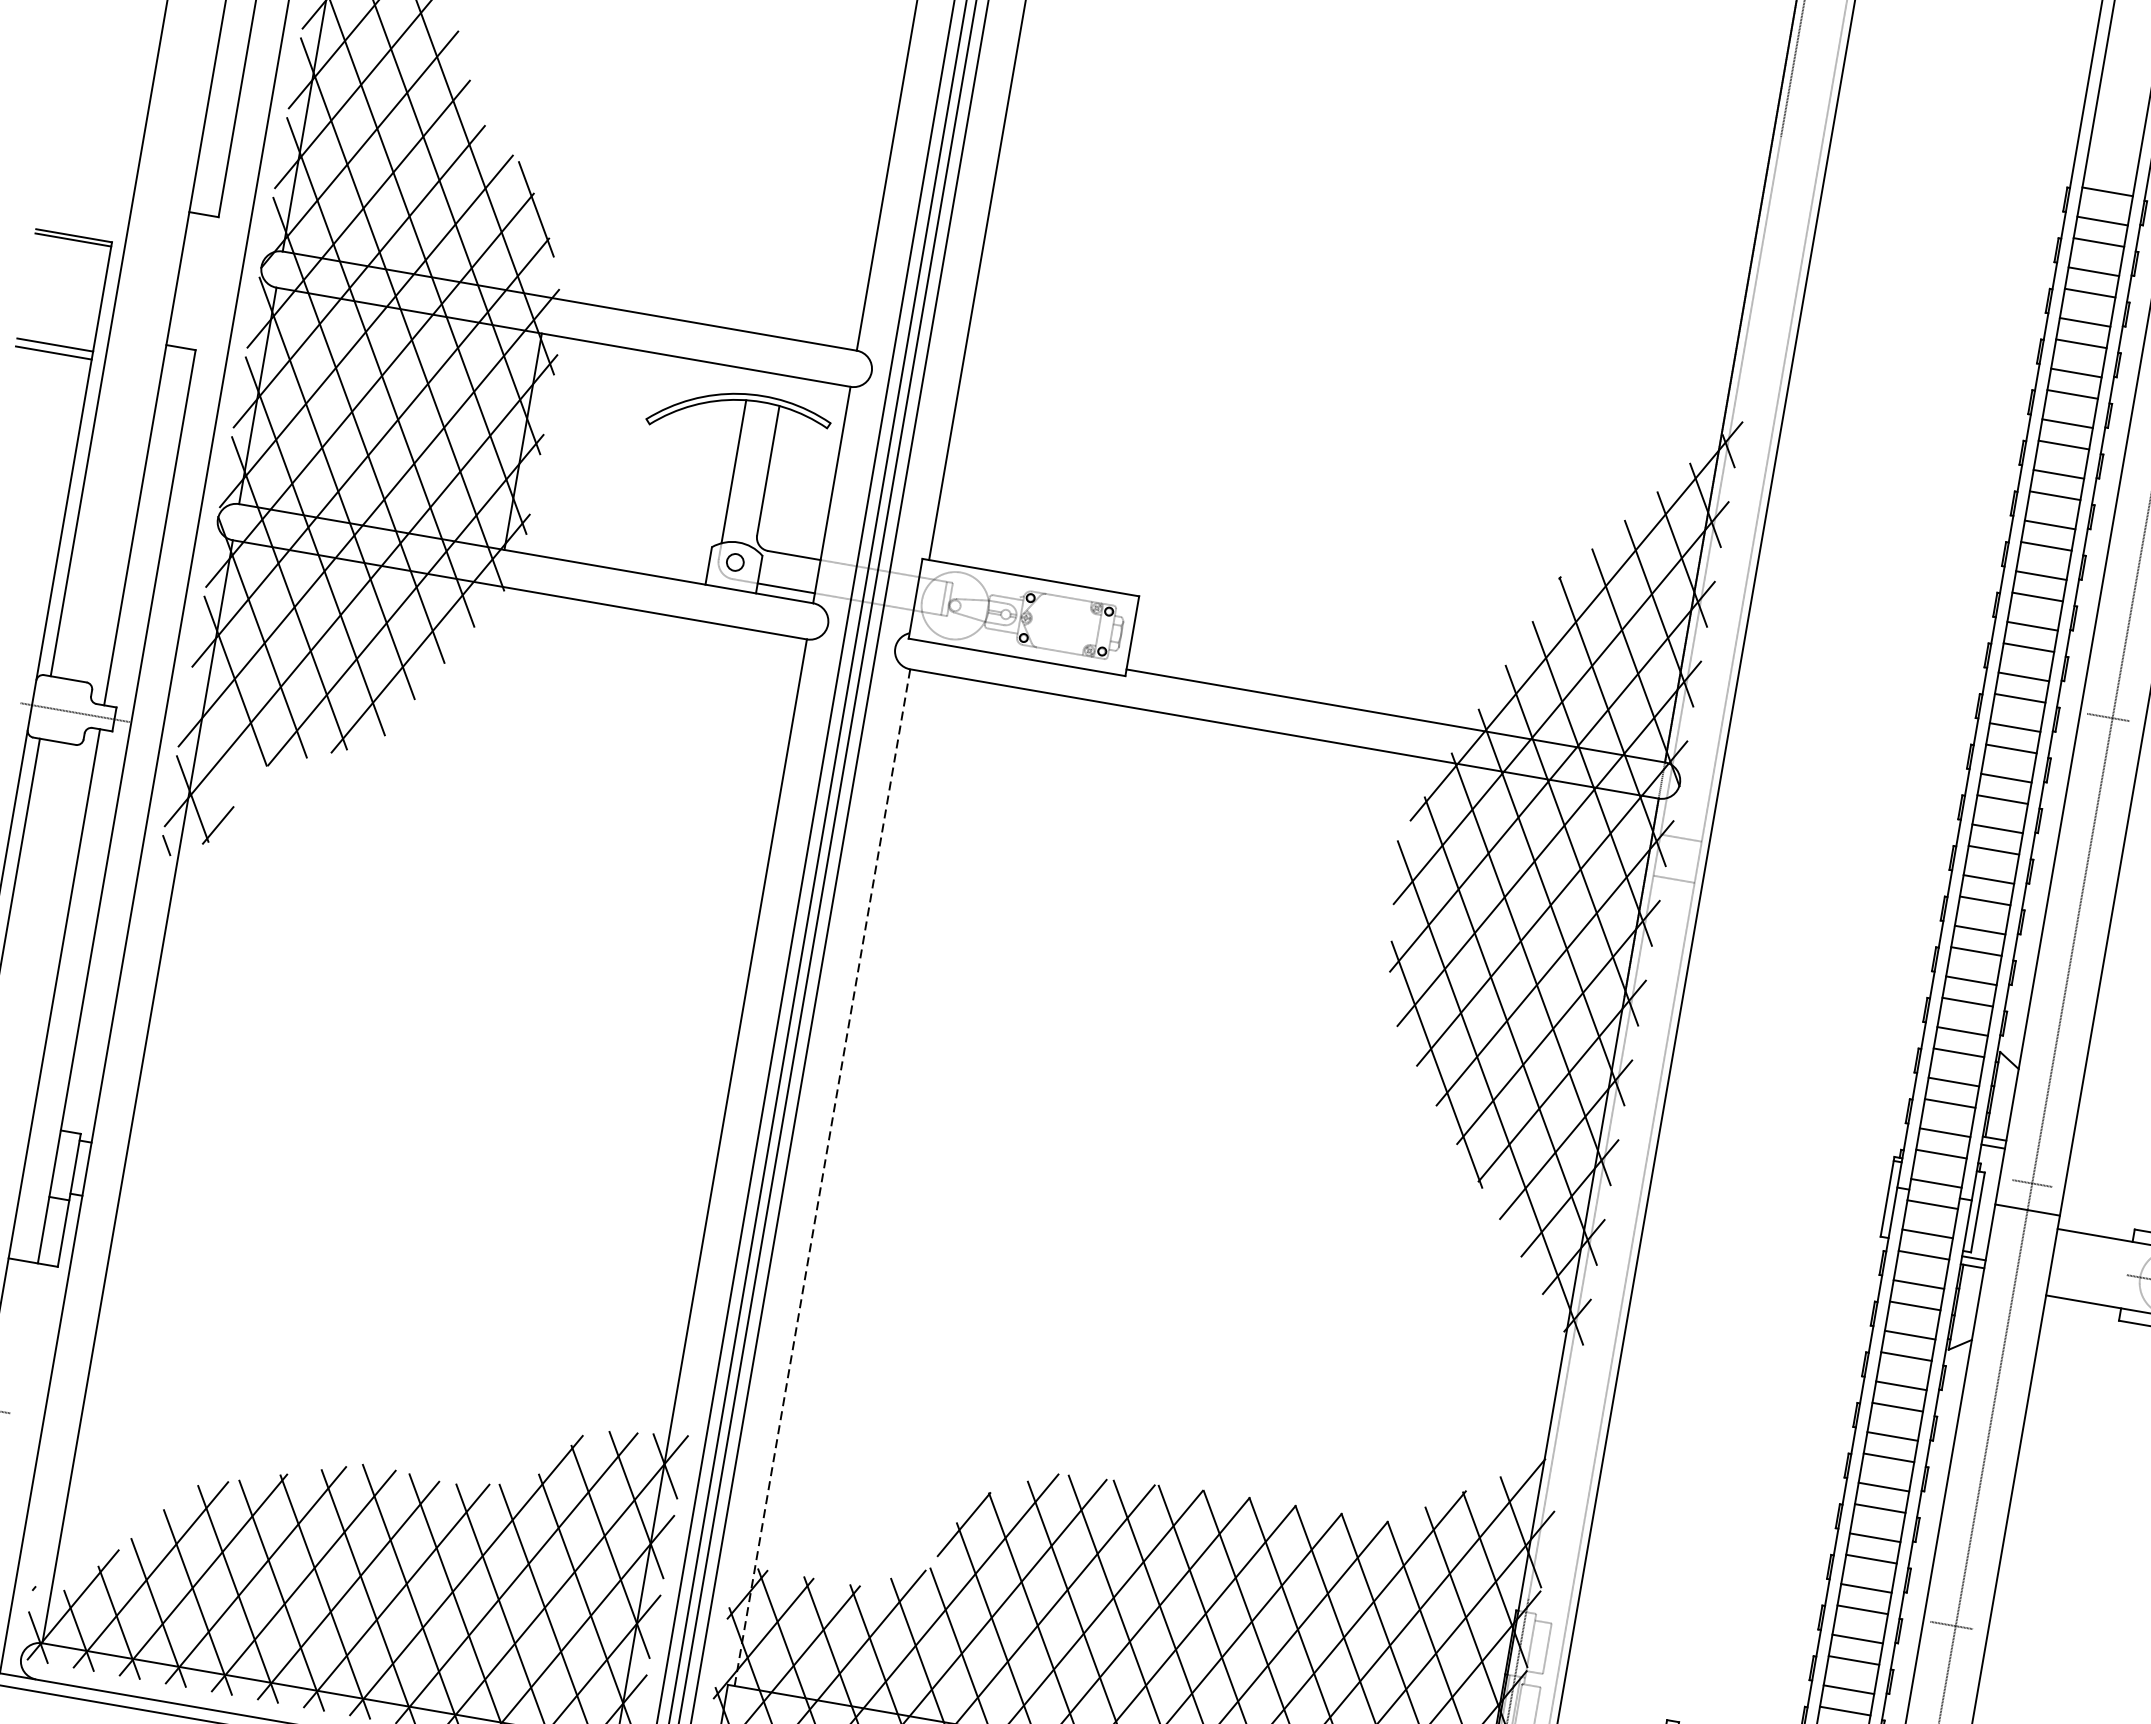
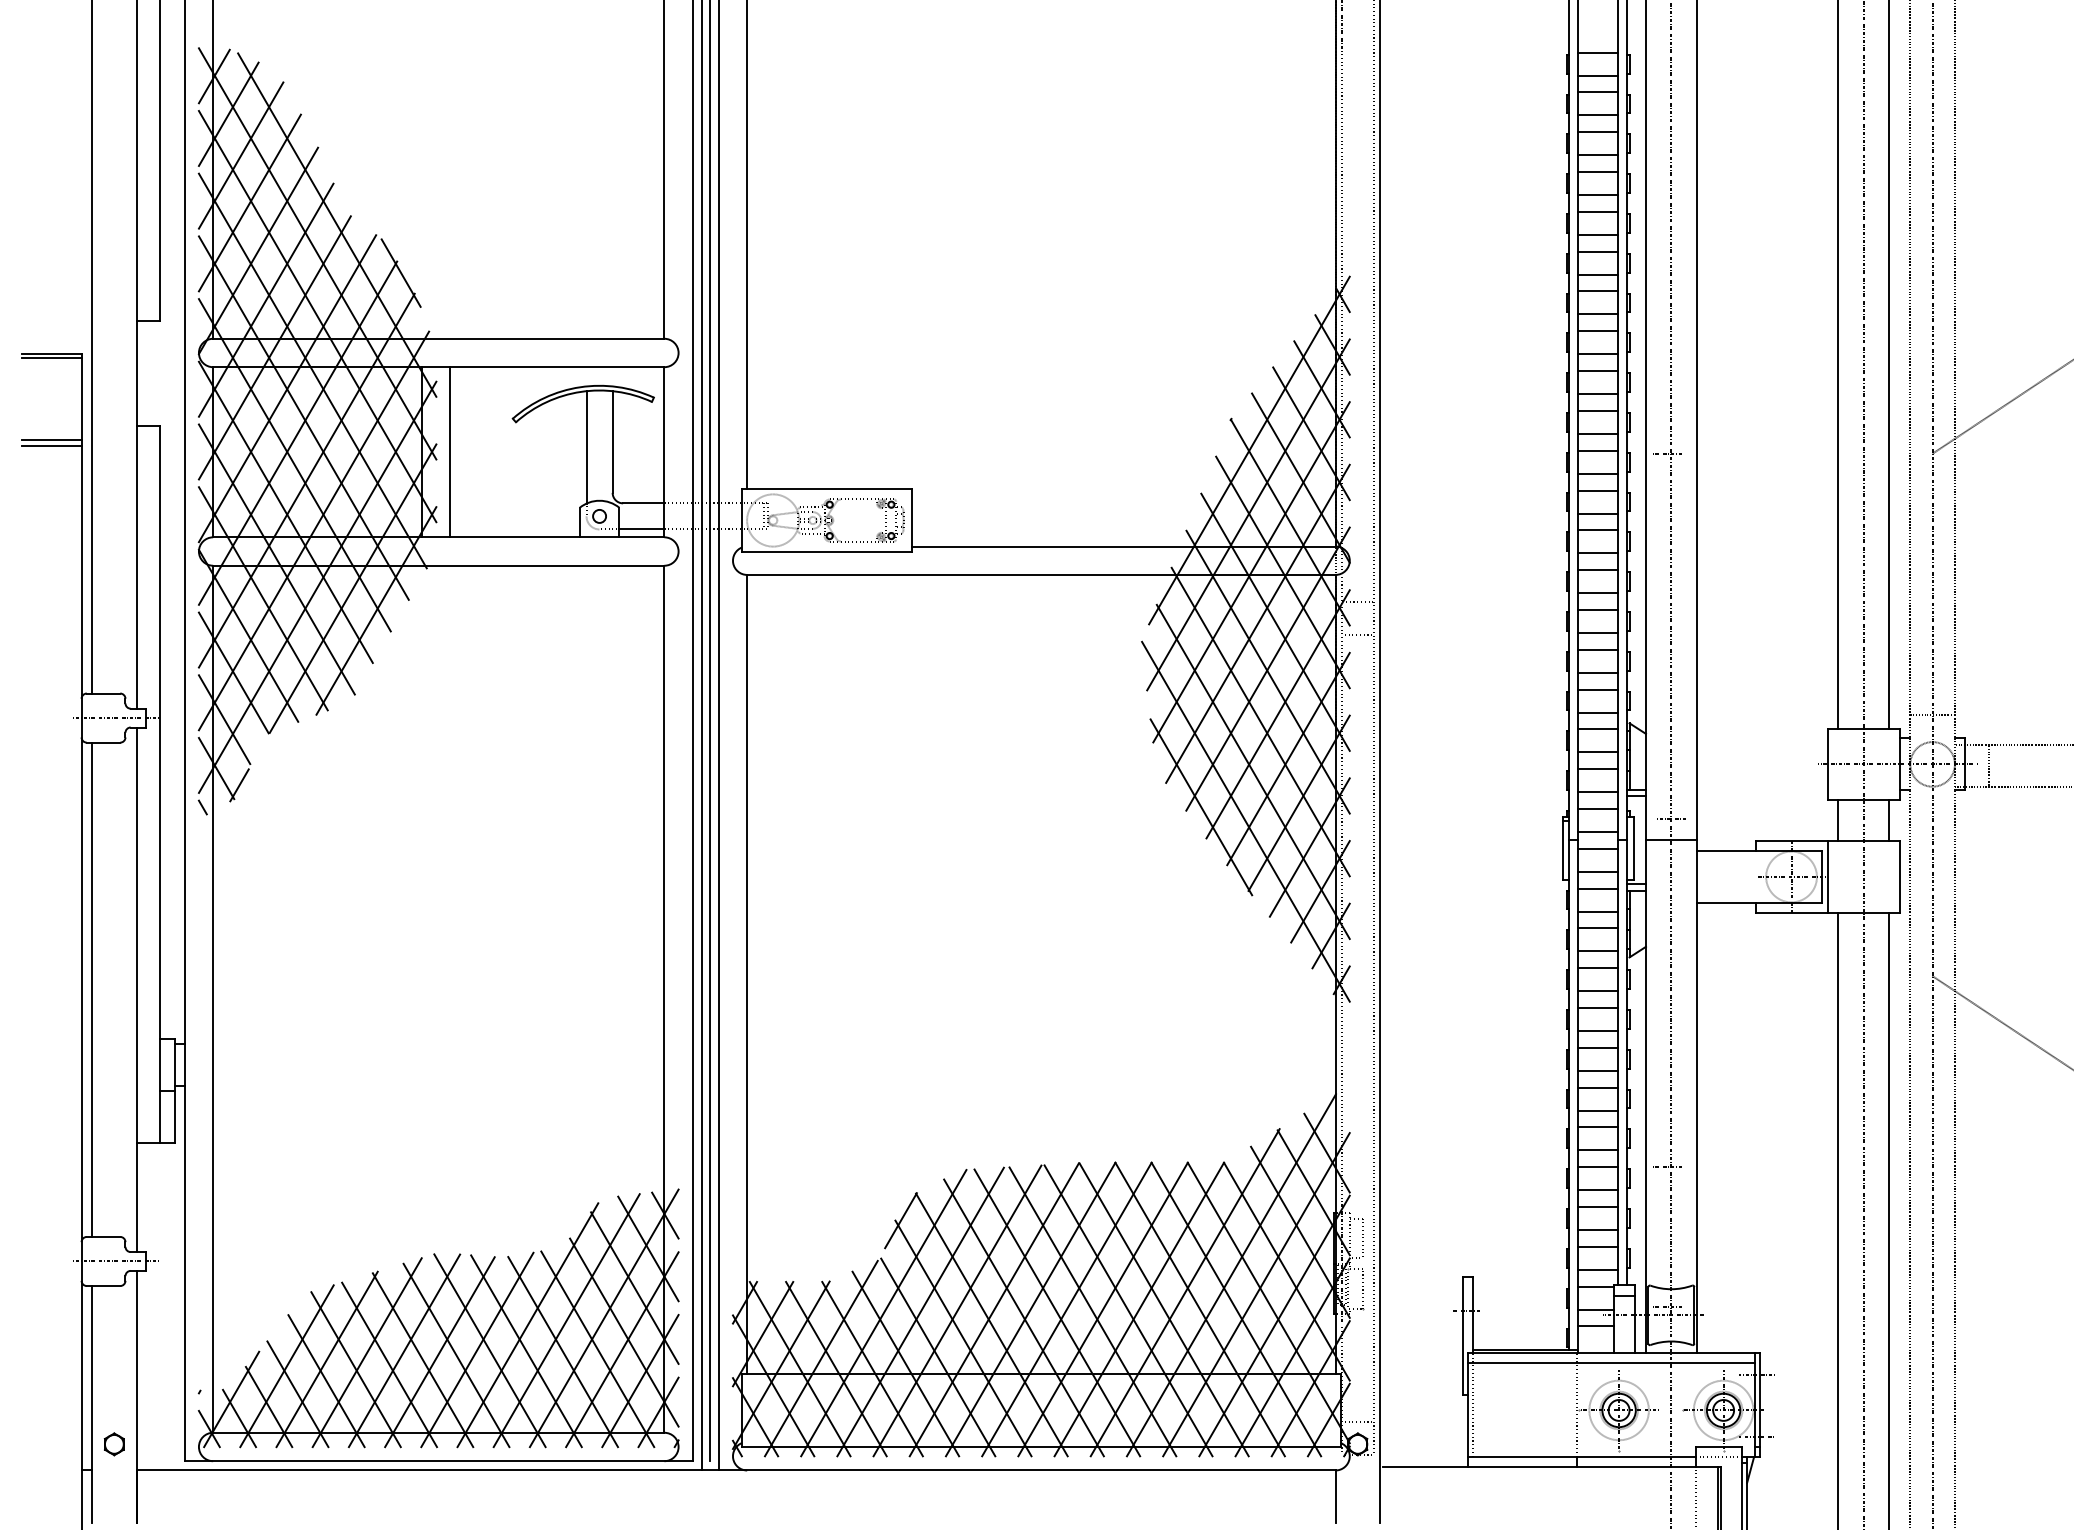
line: (559, 448) -> (450, 452), added
line: (213, 738) -> (224, 719), added
line: (822, 1177) -> (747, 974), dashed -> solid

